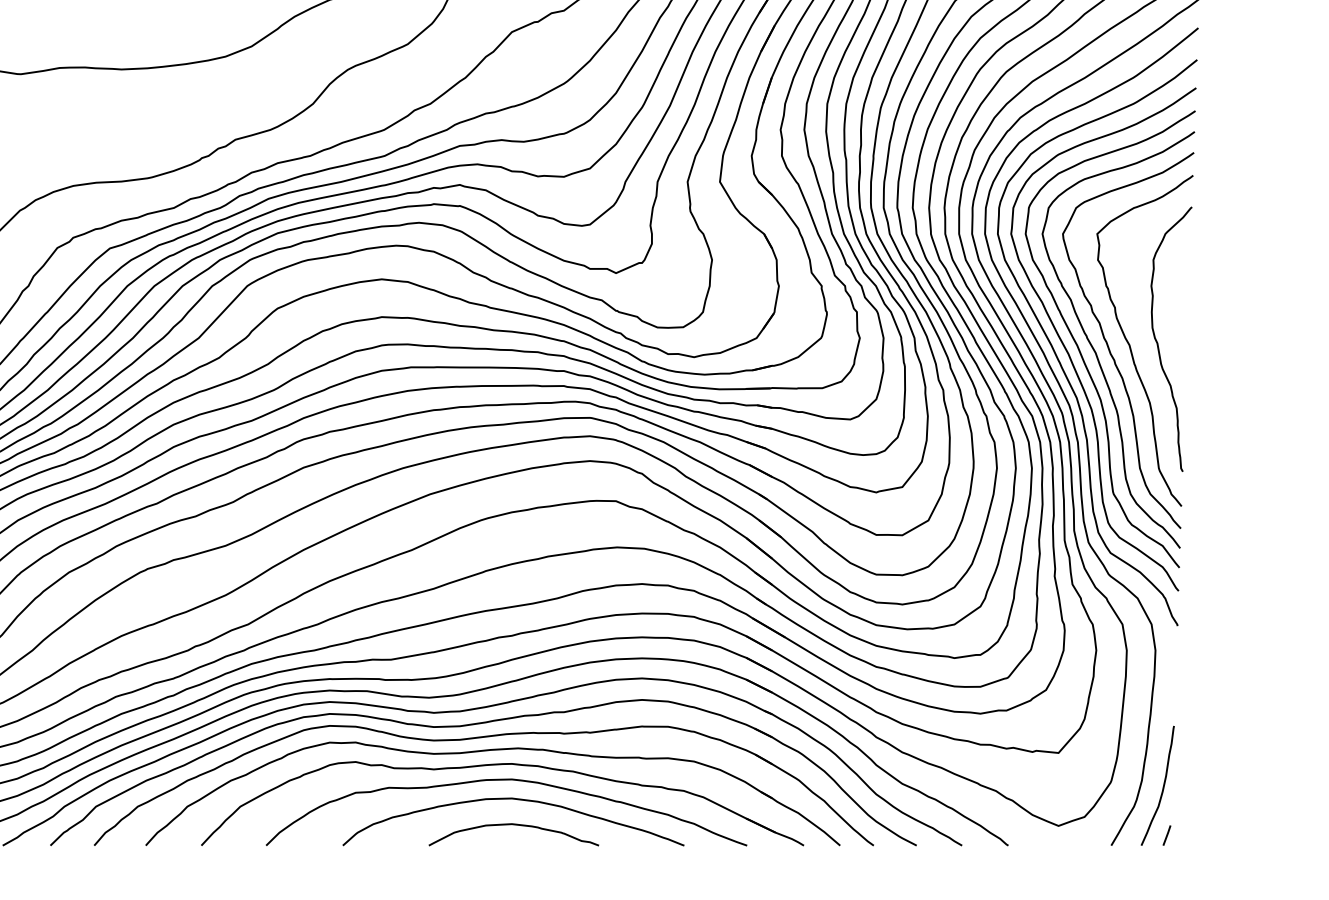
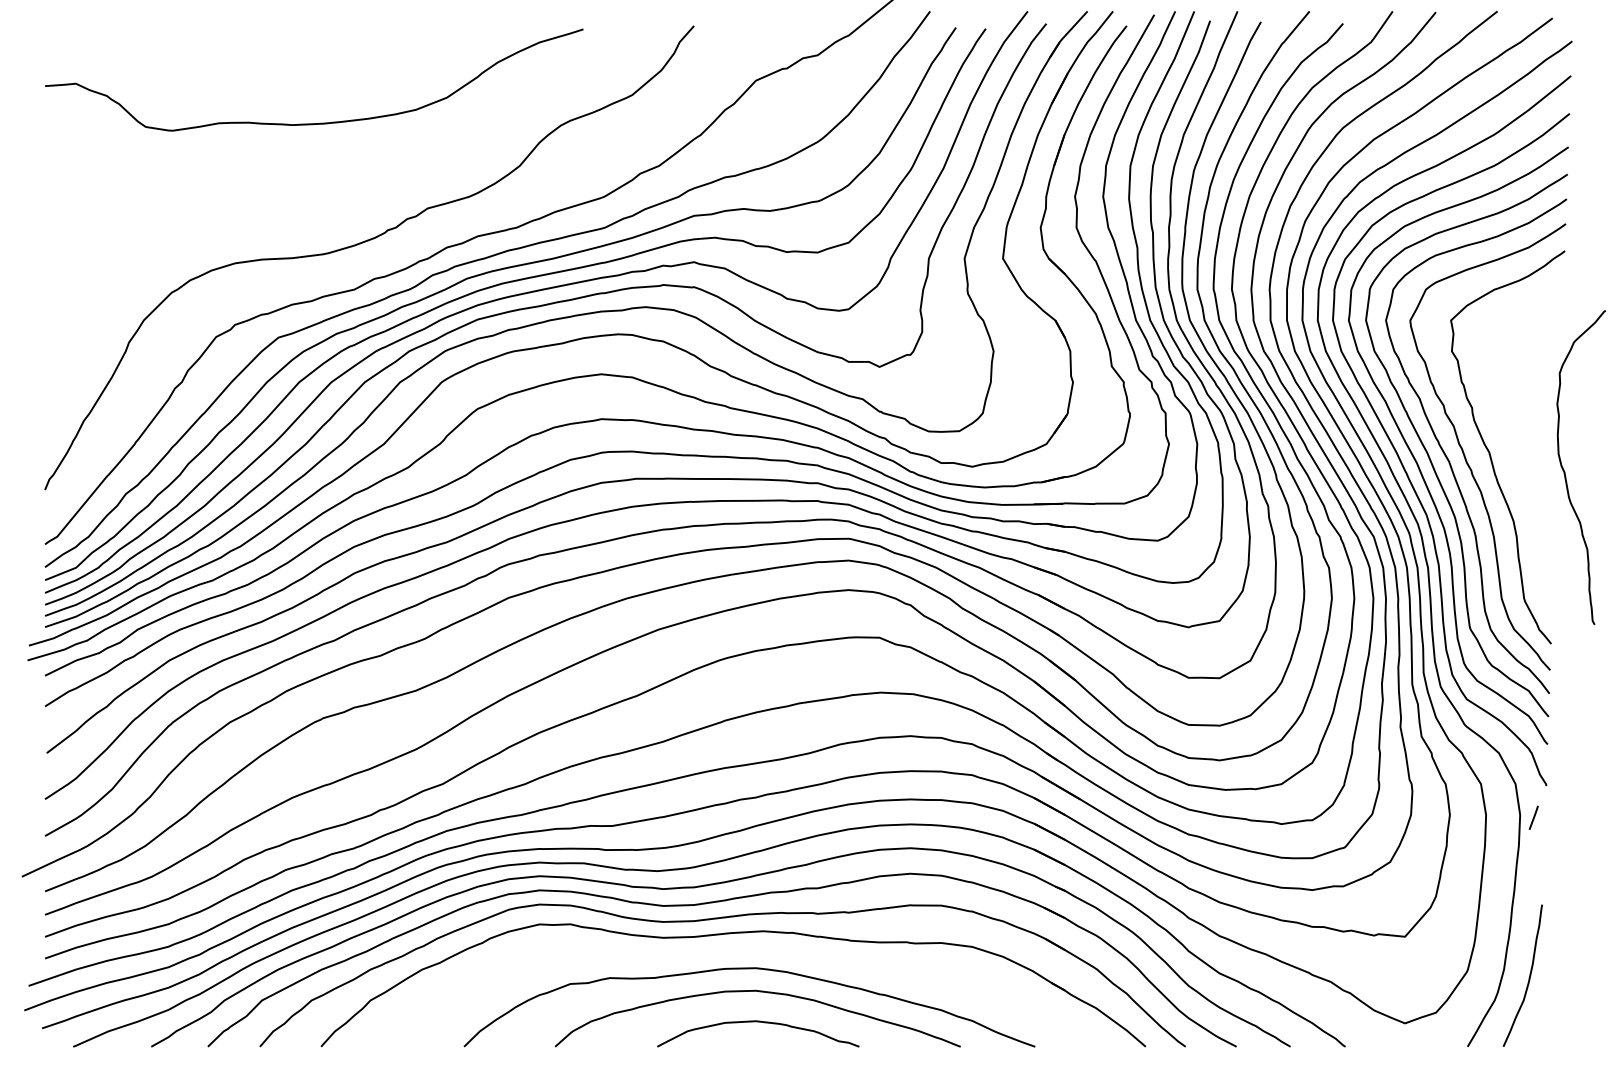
curve: (1158, 342) -> (1565, 471), moved
part: (498, 765) -> (740, 951), removed
line: (1166, 835) -> (1533, 817), moved

